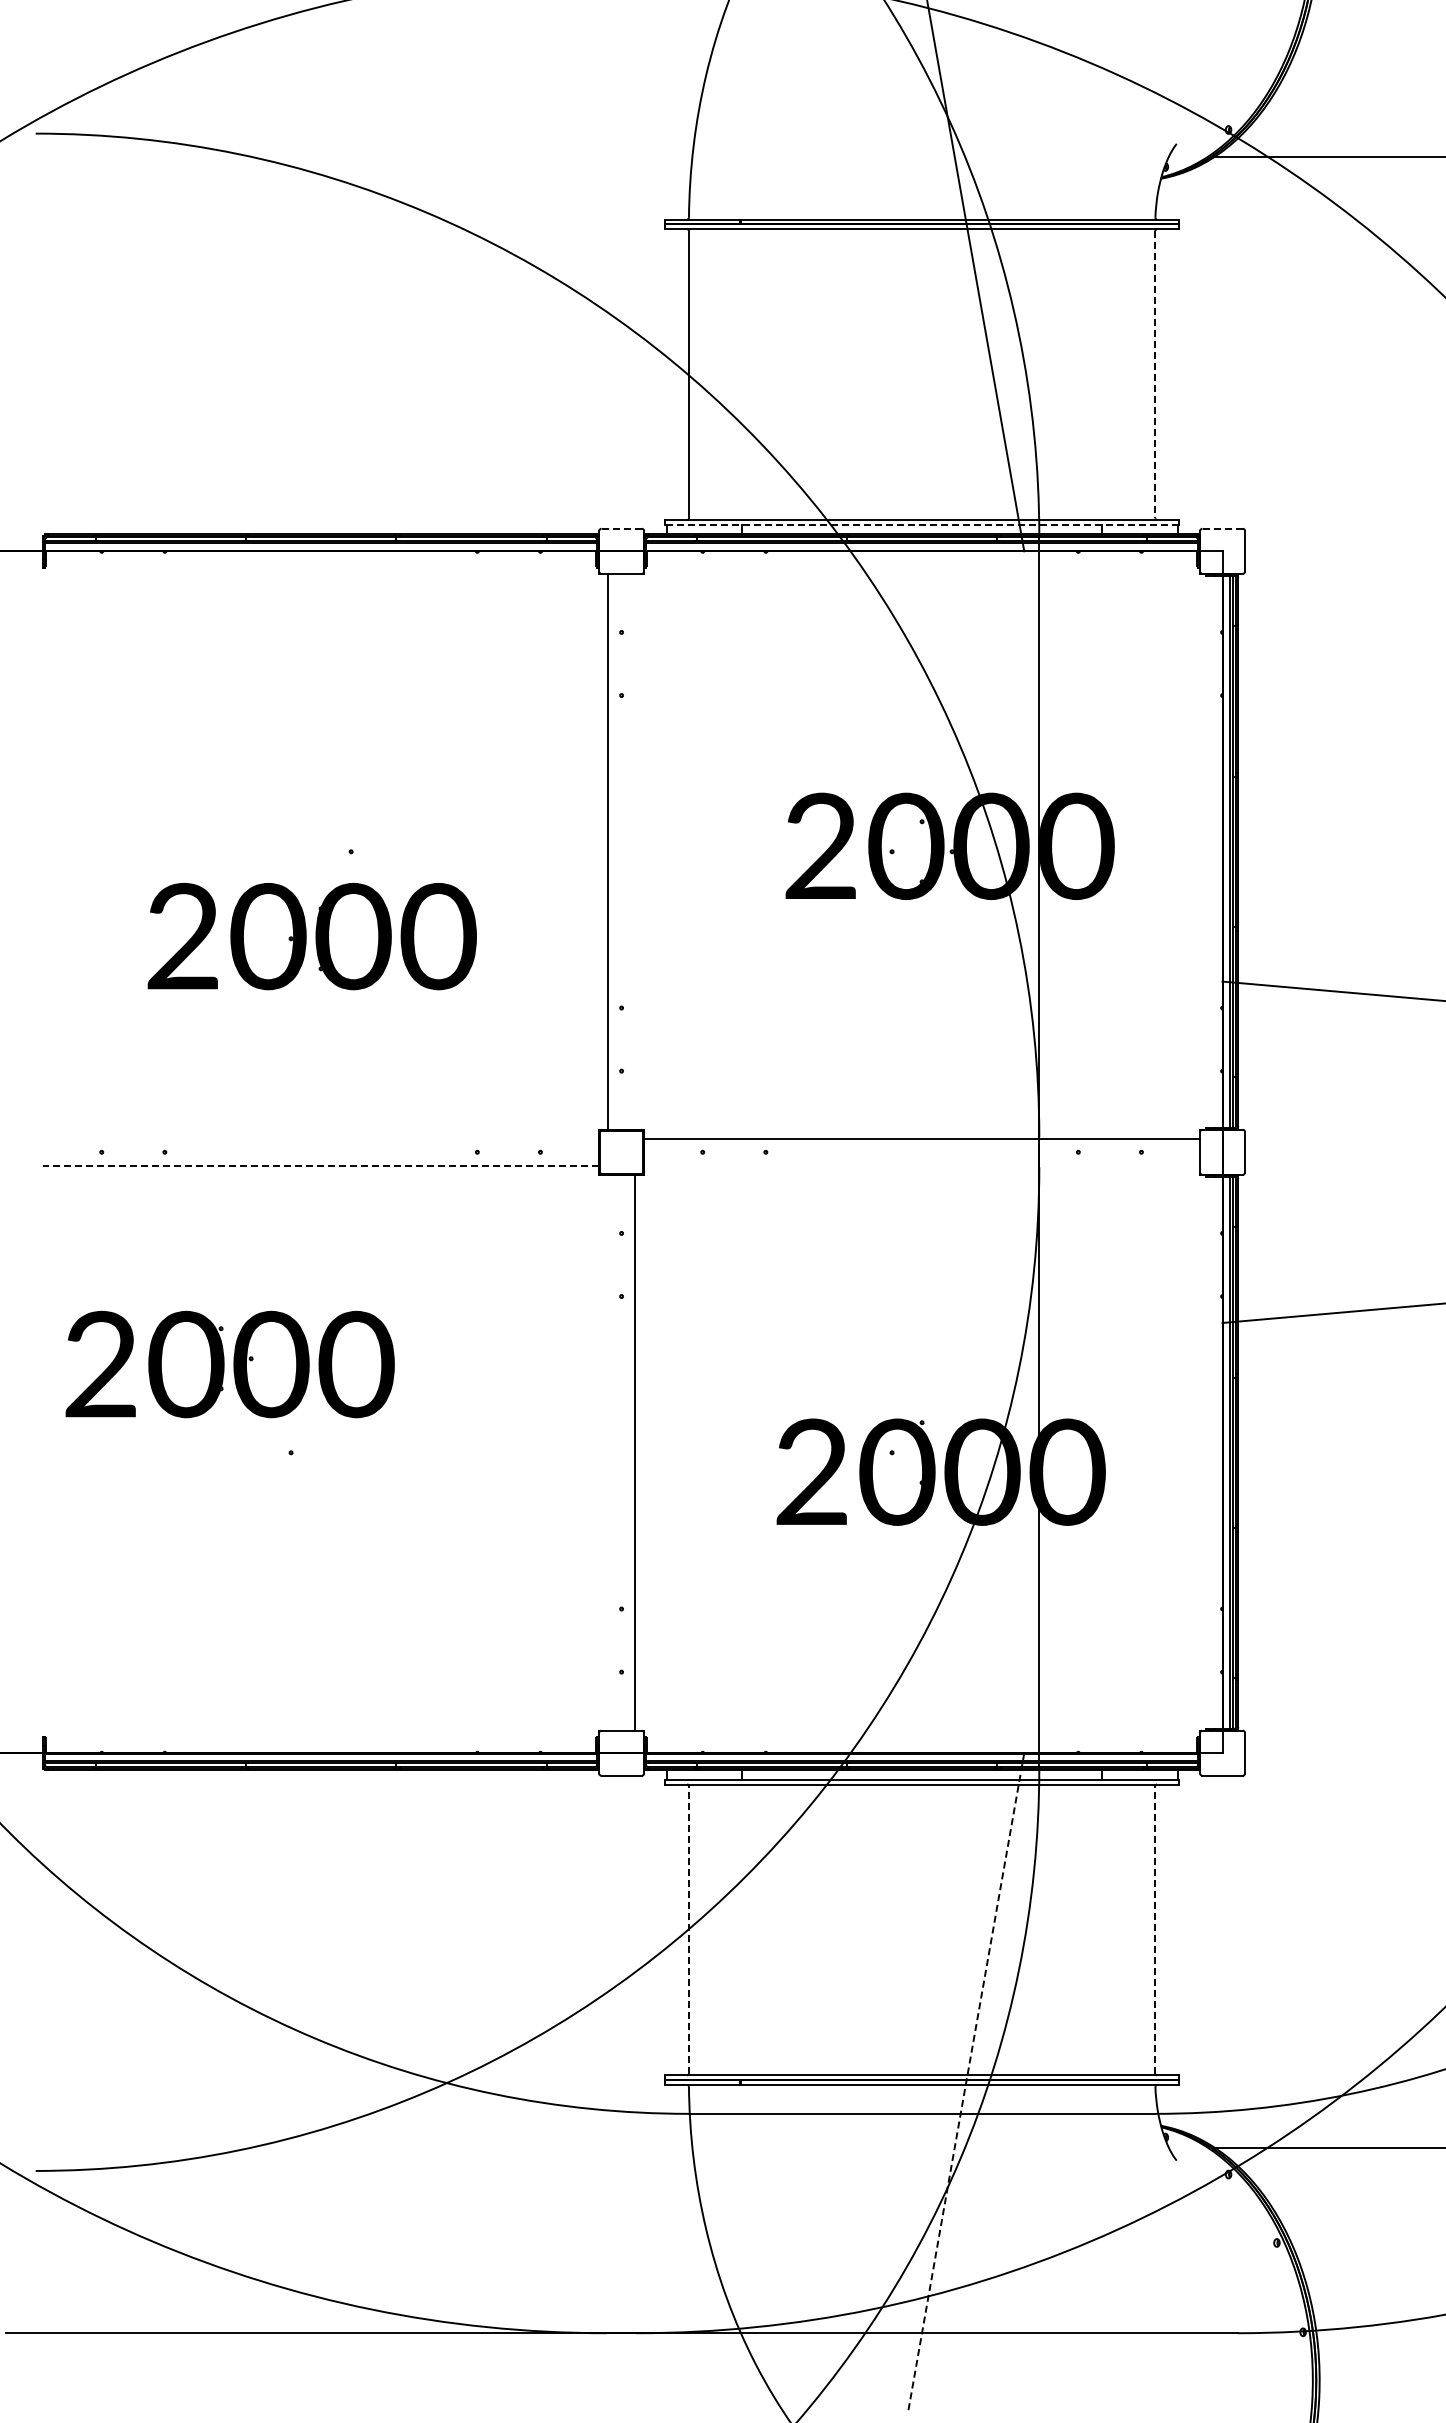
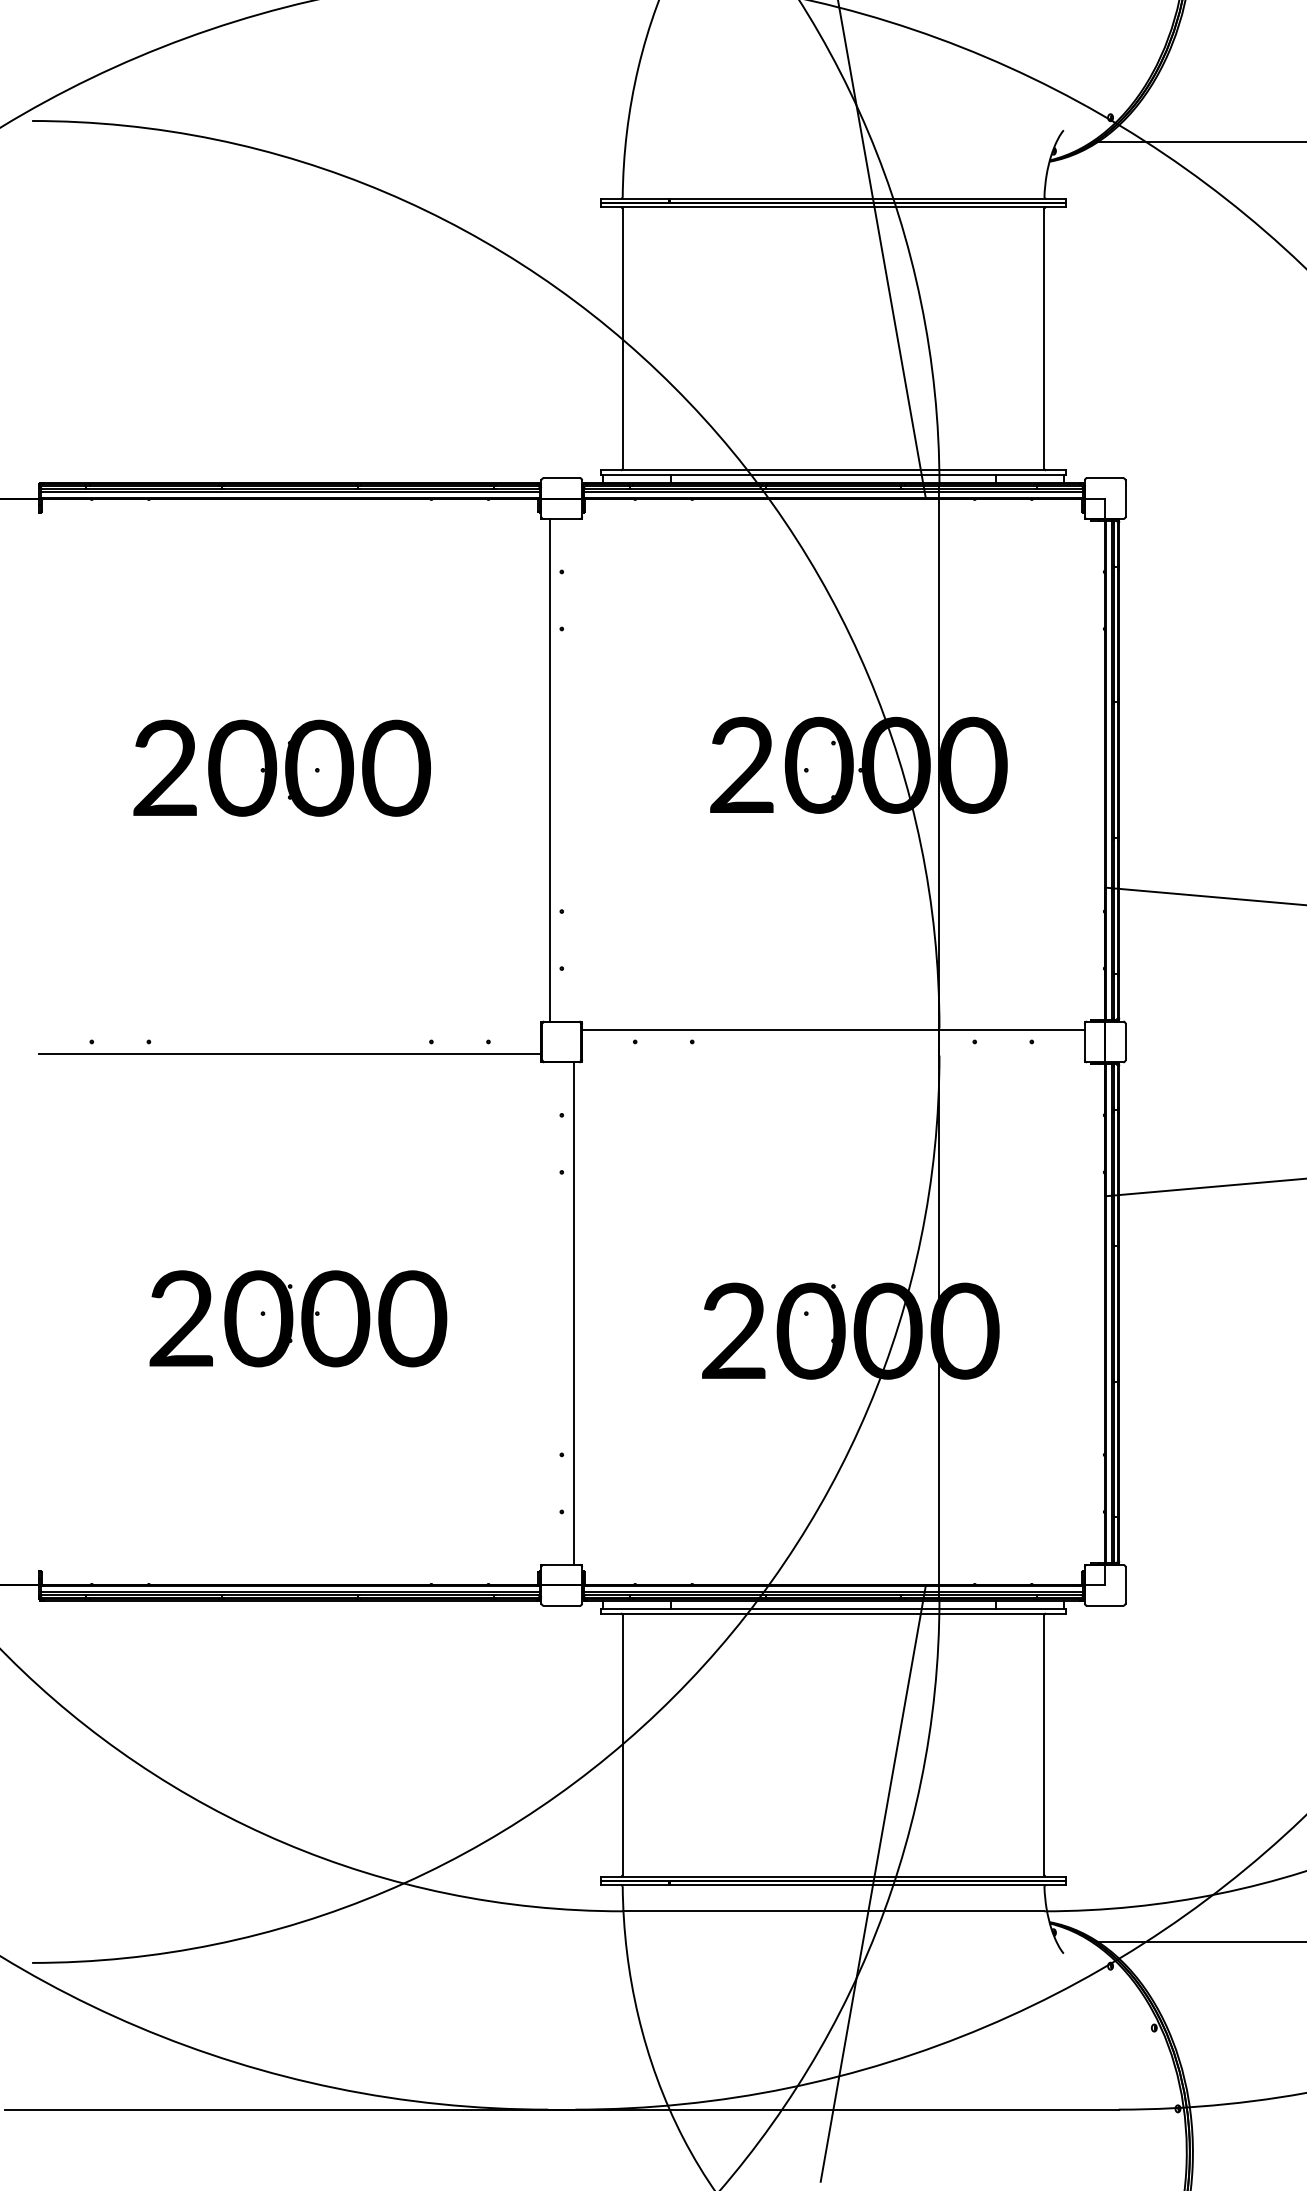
line: (1155, 374) -> (1044, 338), dashed -> solid
line: (922, 524) -> (833, 474), dashed -> solid
line: (621, 528) -> (561, 477), dashed -> solid
line: (1222, 528) -> (1105, 477), dashed -> solid
part: (311, 936) -> (281, 768), moved
line: (321, 1165) -> (290, 1053), dashed -> solid
part: (229, 1364) -> (297, 1318), moved
line: (688, 1929) -> (622, 1744), dashed -> solid
line: (1155, 1929) -> (1044, 1744), dashed -> solid
line: (966, 2083) -> (873, 1883), dashed -> solid

